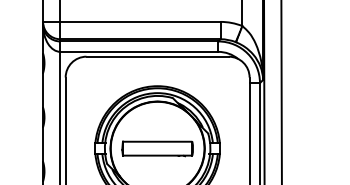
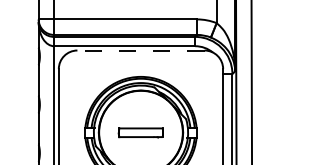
line: (157, 56) -> (140, 50), solid -> dashed
part: (157, 148) -> (140, 132), size x0.7

